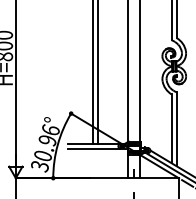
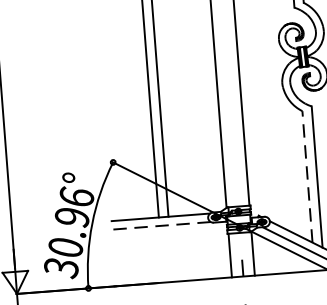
line: (171, 128) -> (306, 176), solid -> dashed
line: (93, 148) -> (160, 225), solid -> dashed

